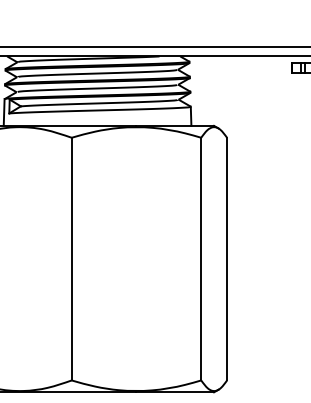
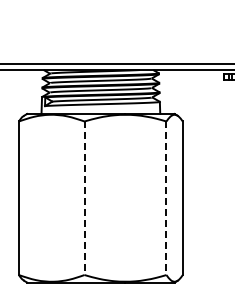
line: (71, 259) -> (84, 198), solid -> dashed
line: (201, 259) -> (166, 198), solid -> dashed

